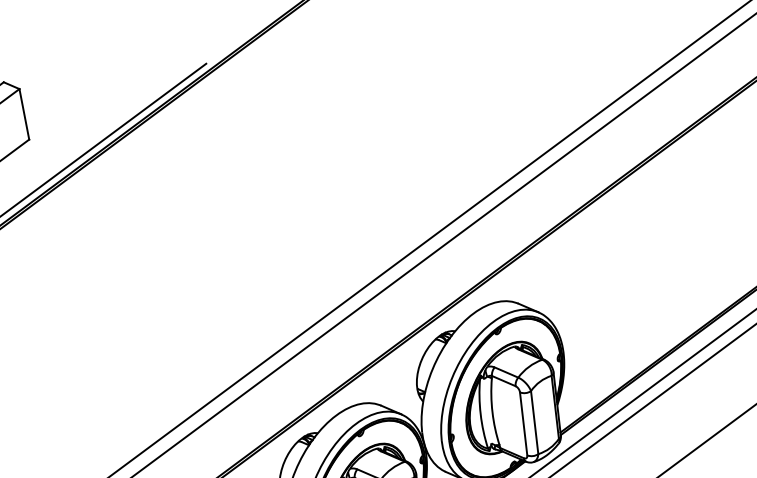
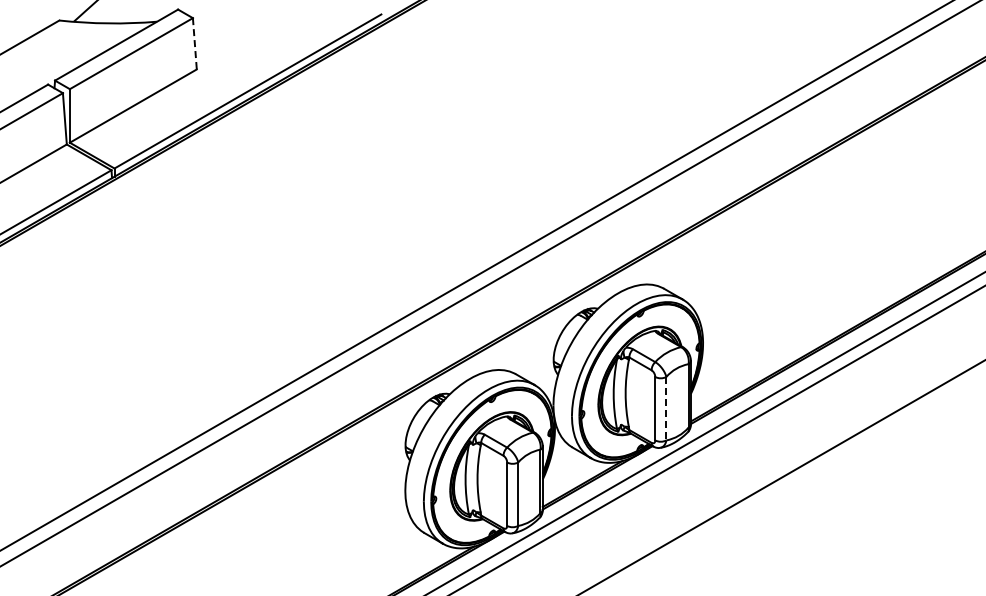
line: (23, 114) -> (194, 43), solid -> dashed
line: (534, 422) -> (666, 408), solid -> dashed

